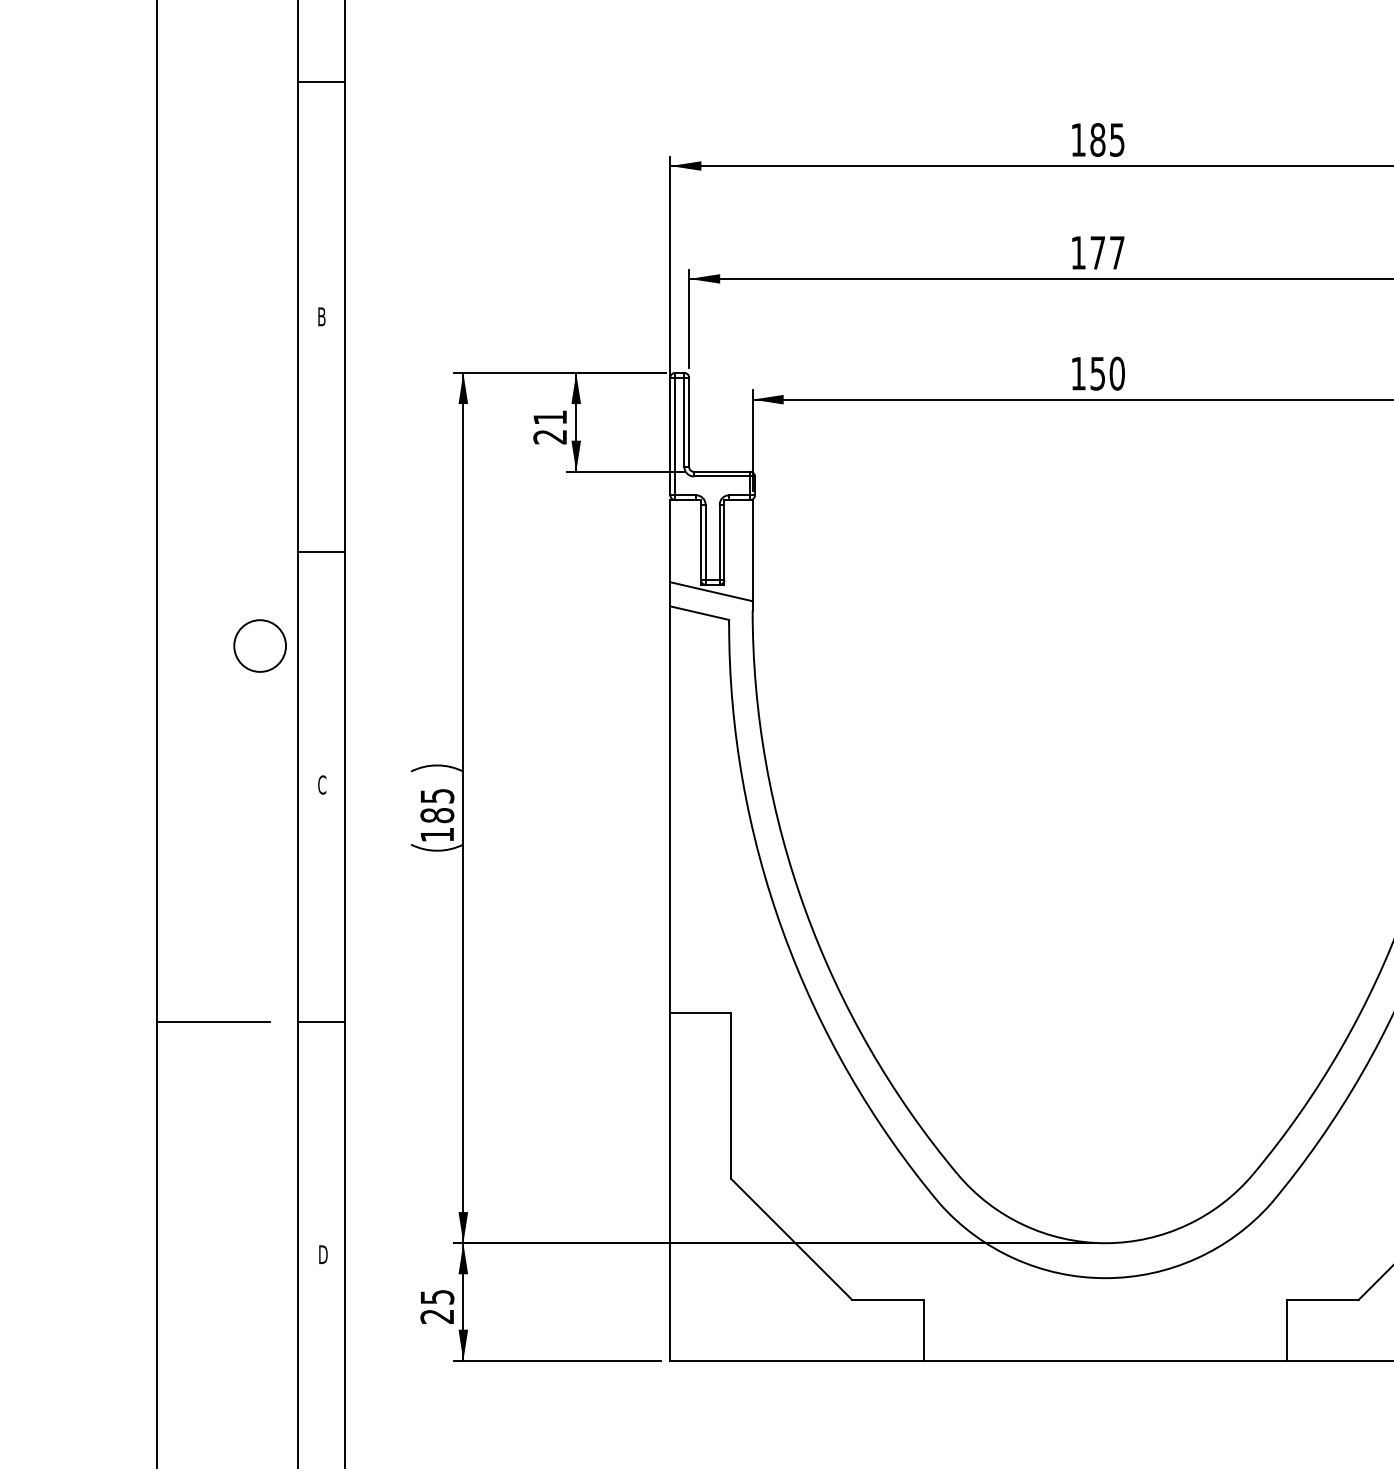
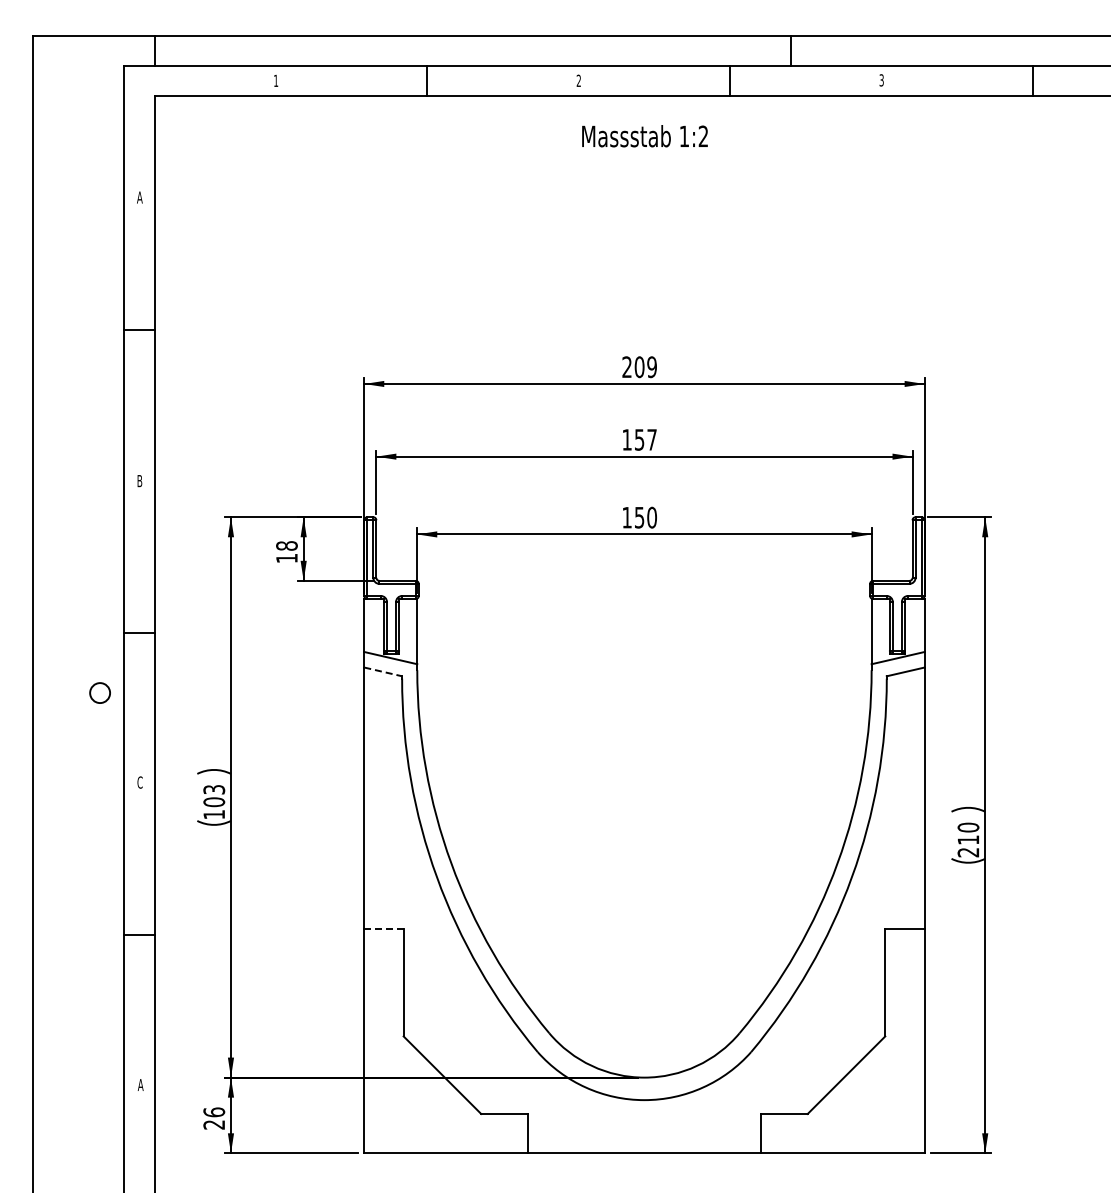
text: (1097, 138) -> (639, 366), 185 -> 209
text: (1097, 252) -> (639, 439), 177 -> 157
text: (549, 427) -> (286, 552), 21 -> 18
line: (700, 614) -> (383, 672), solid -> dashed
circle: (259, 645) -> (99, 692), size x0.6
text: (436, 806) -> (213, 796), 185 -> 103
line: (700, 1013) -> (383, 929), solid -> dashed
line: (212, 1022) -> (69, 935), removed
text: (322, 1253) -> (140, 1084), D -> A
text: (437, 1297) -> (214, 1112), 25 -> 26

